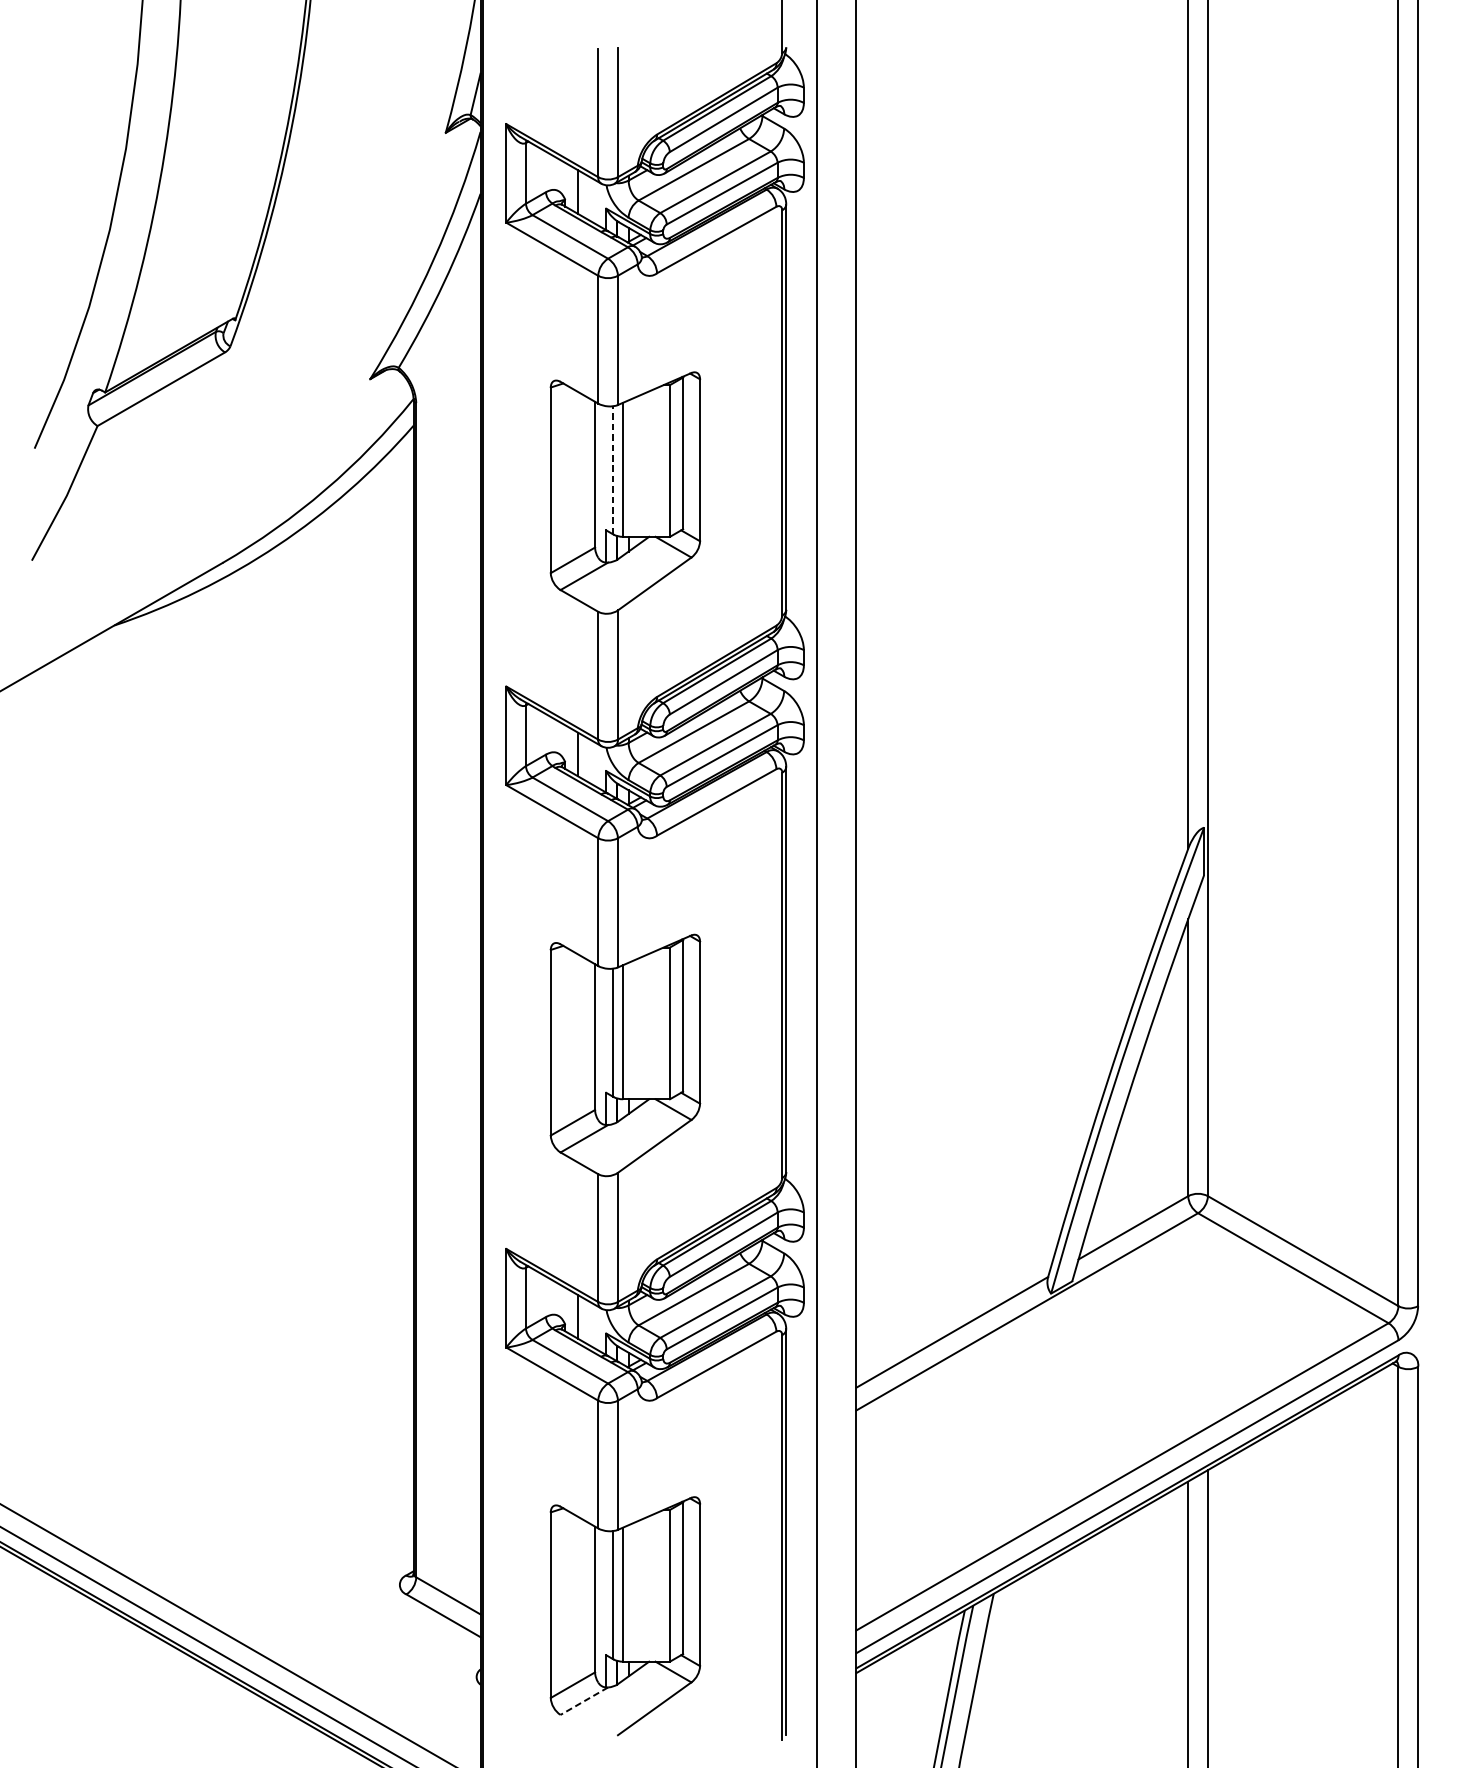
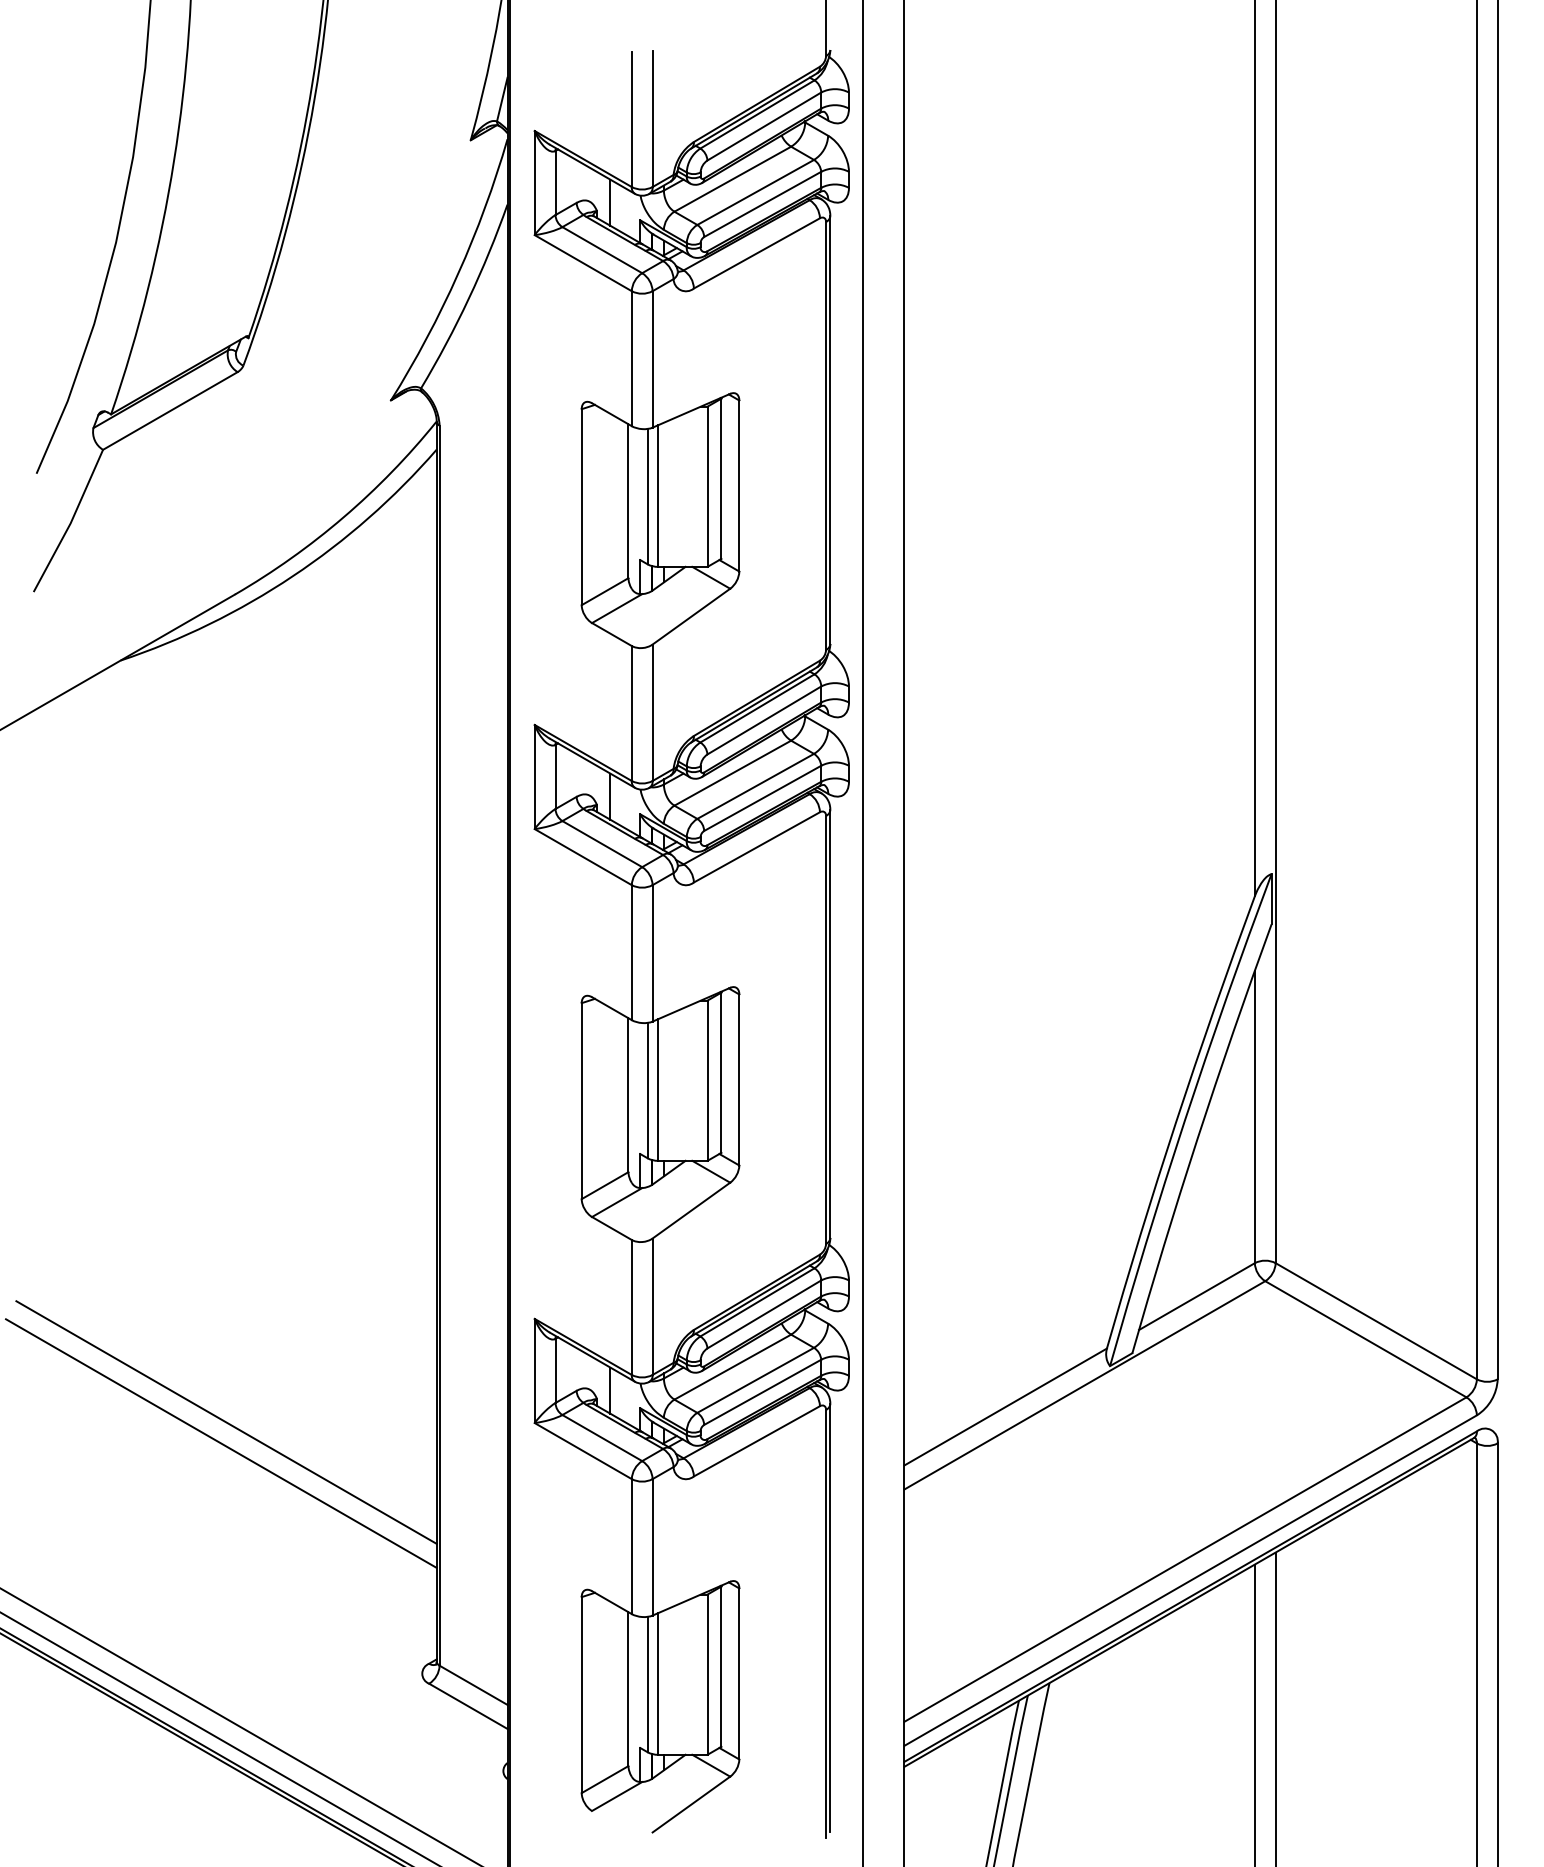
line: (613, 470) -> (647, 496), dashed -> solid
line: (214, 1347) -> (226, 1422), added
line: (208, 1366) -> (220, 1443), added
line: (584, 1701) -> (617, 1796), dashed -> solid

